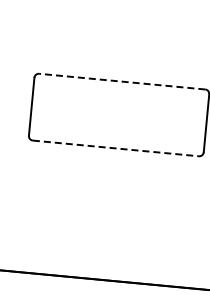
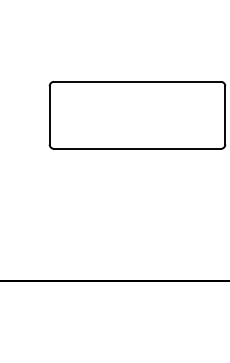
line: (122, 81) -> (137, 81), dashed -> solid
line: (116, 148) -> (138, 148), dashed -> solid

